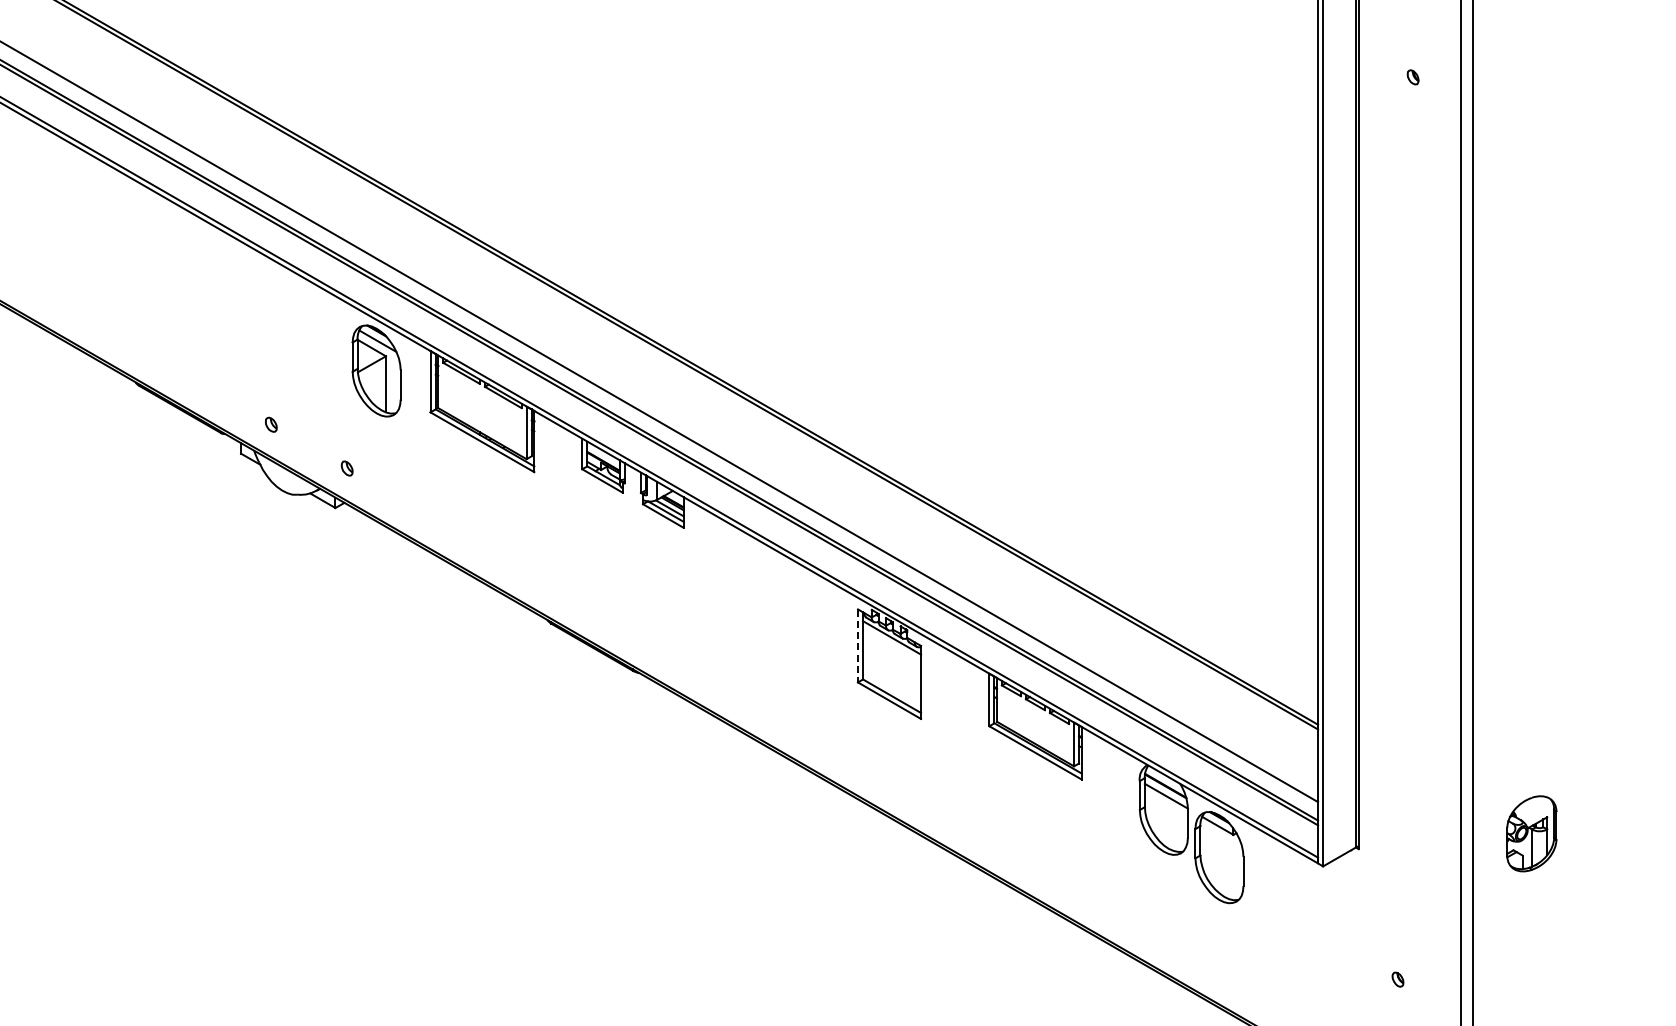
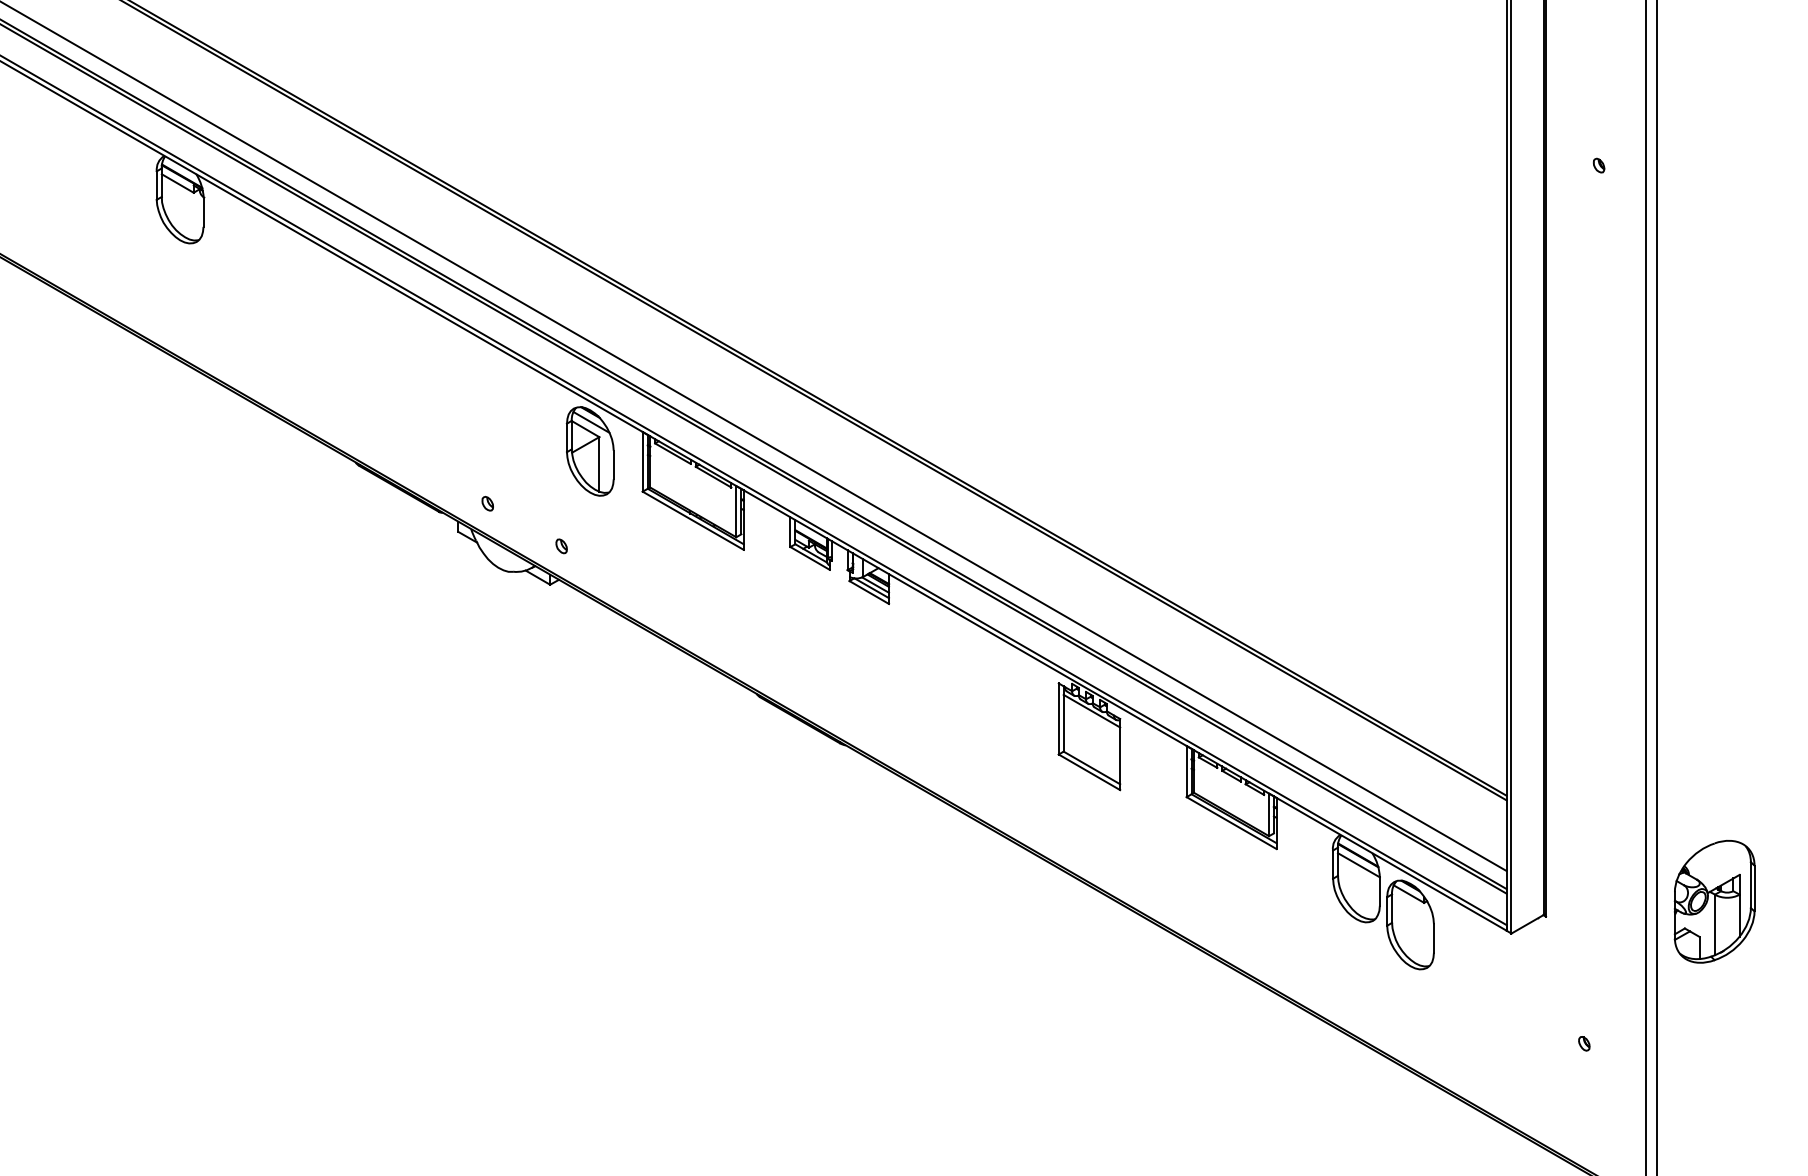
line: (857, 645) -> (1058, 718), dashed -> solid
part: (1531, 833) -> (1714, 901), size x1.67

